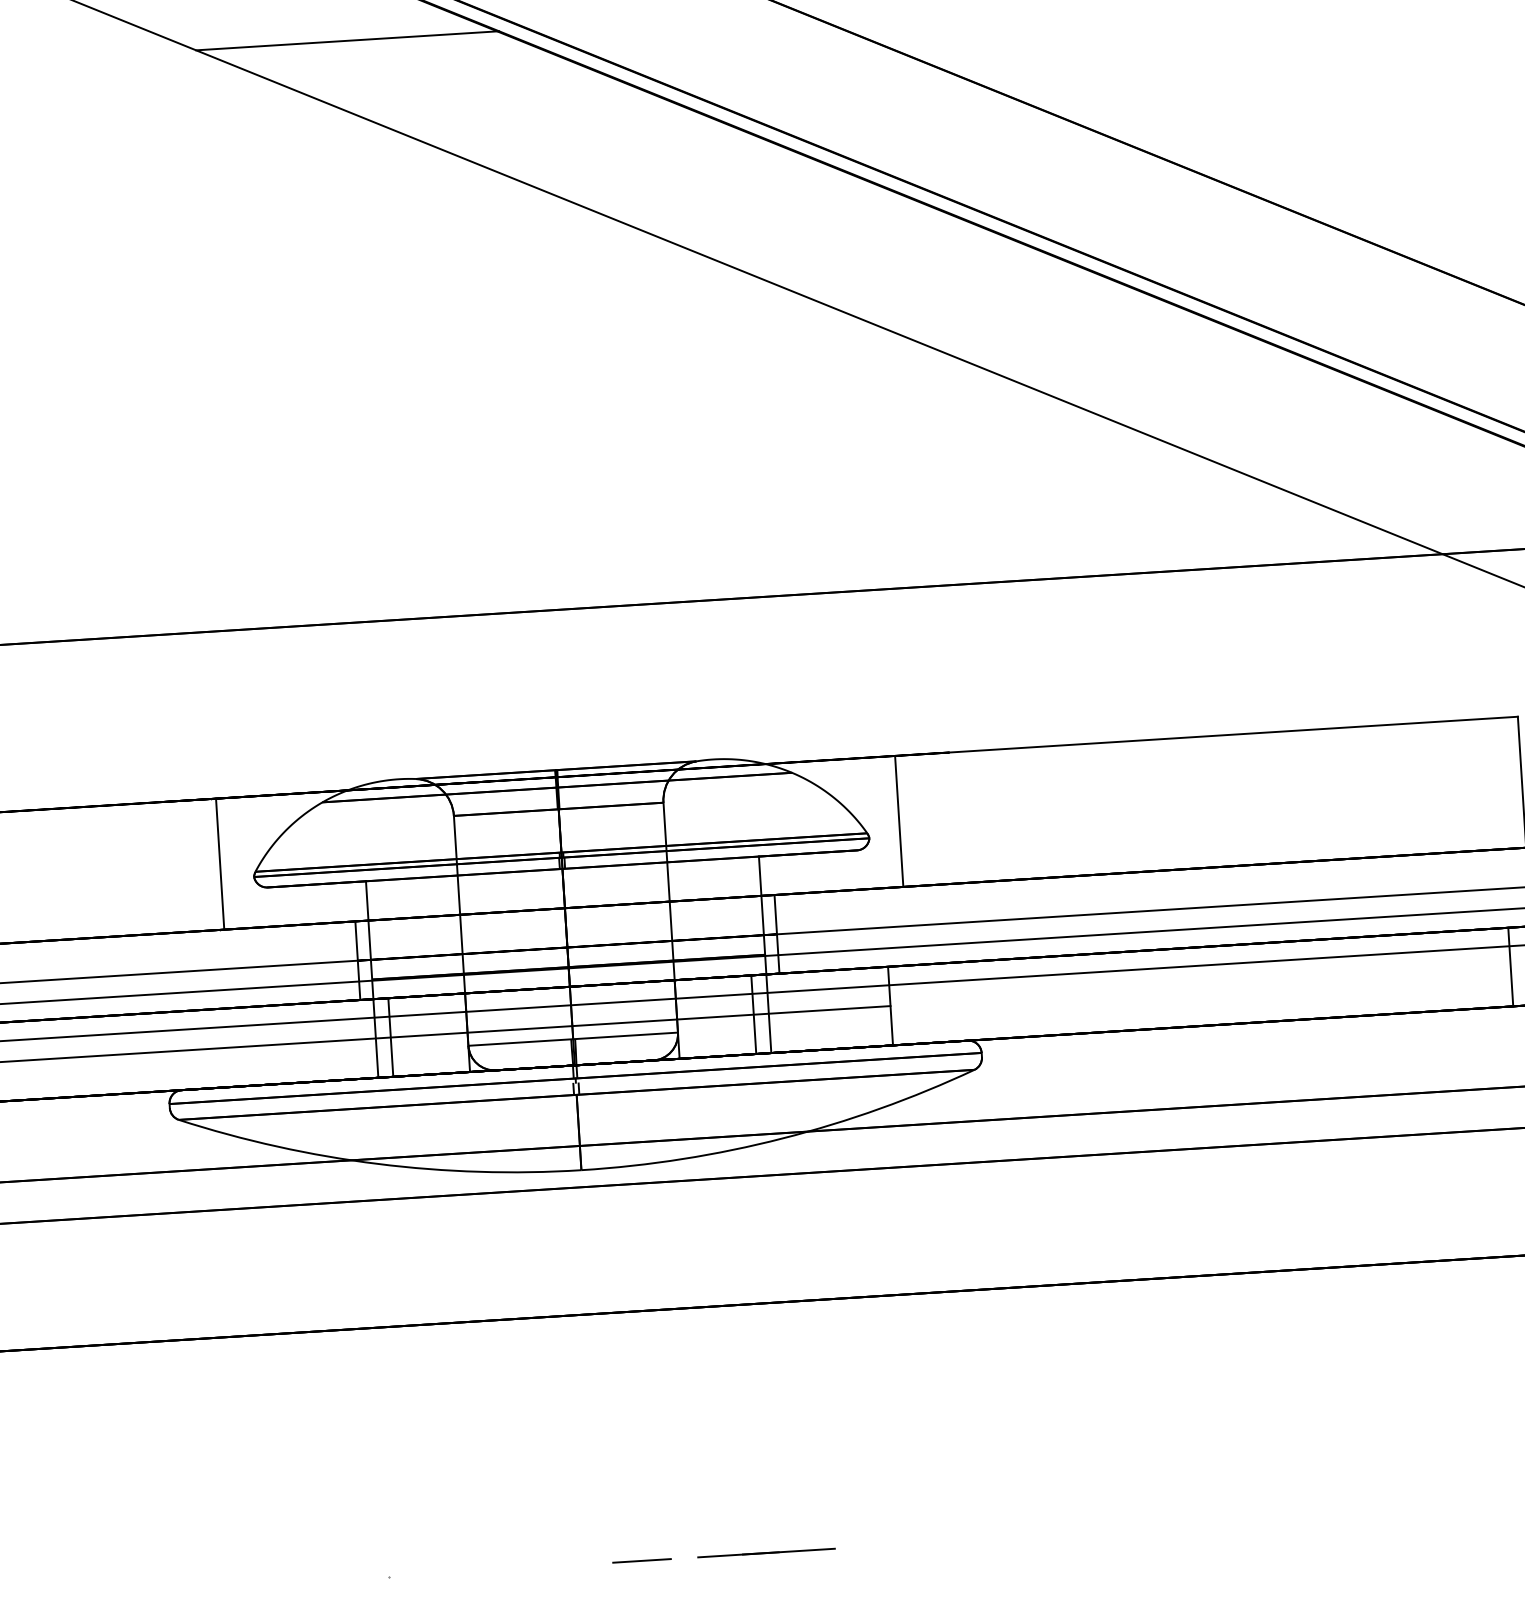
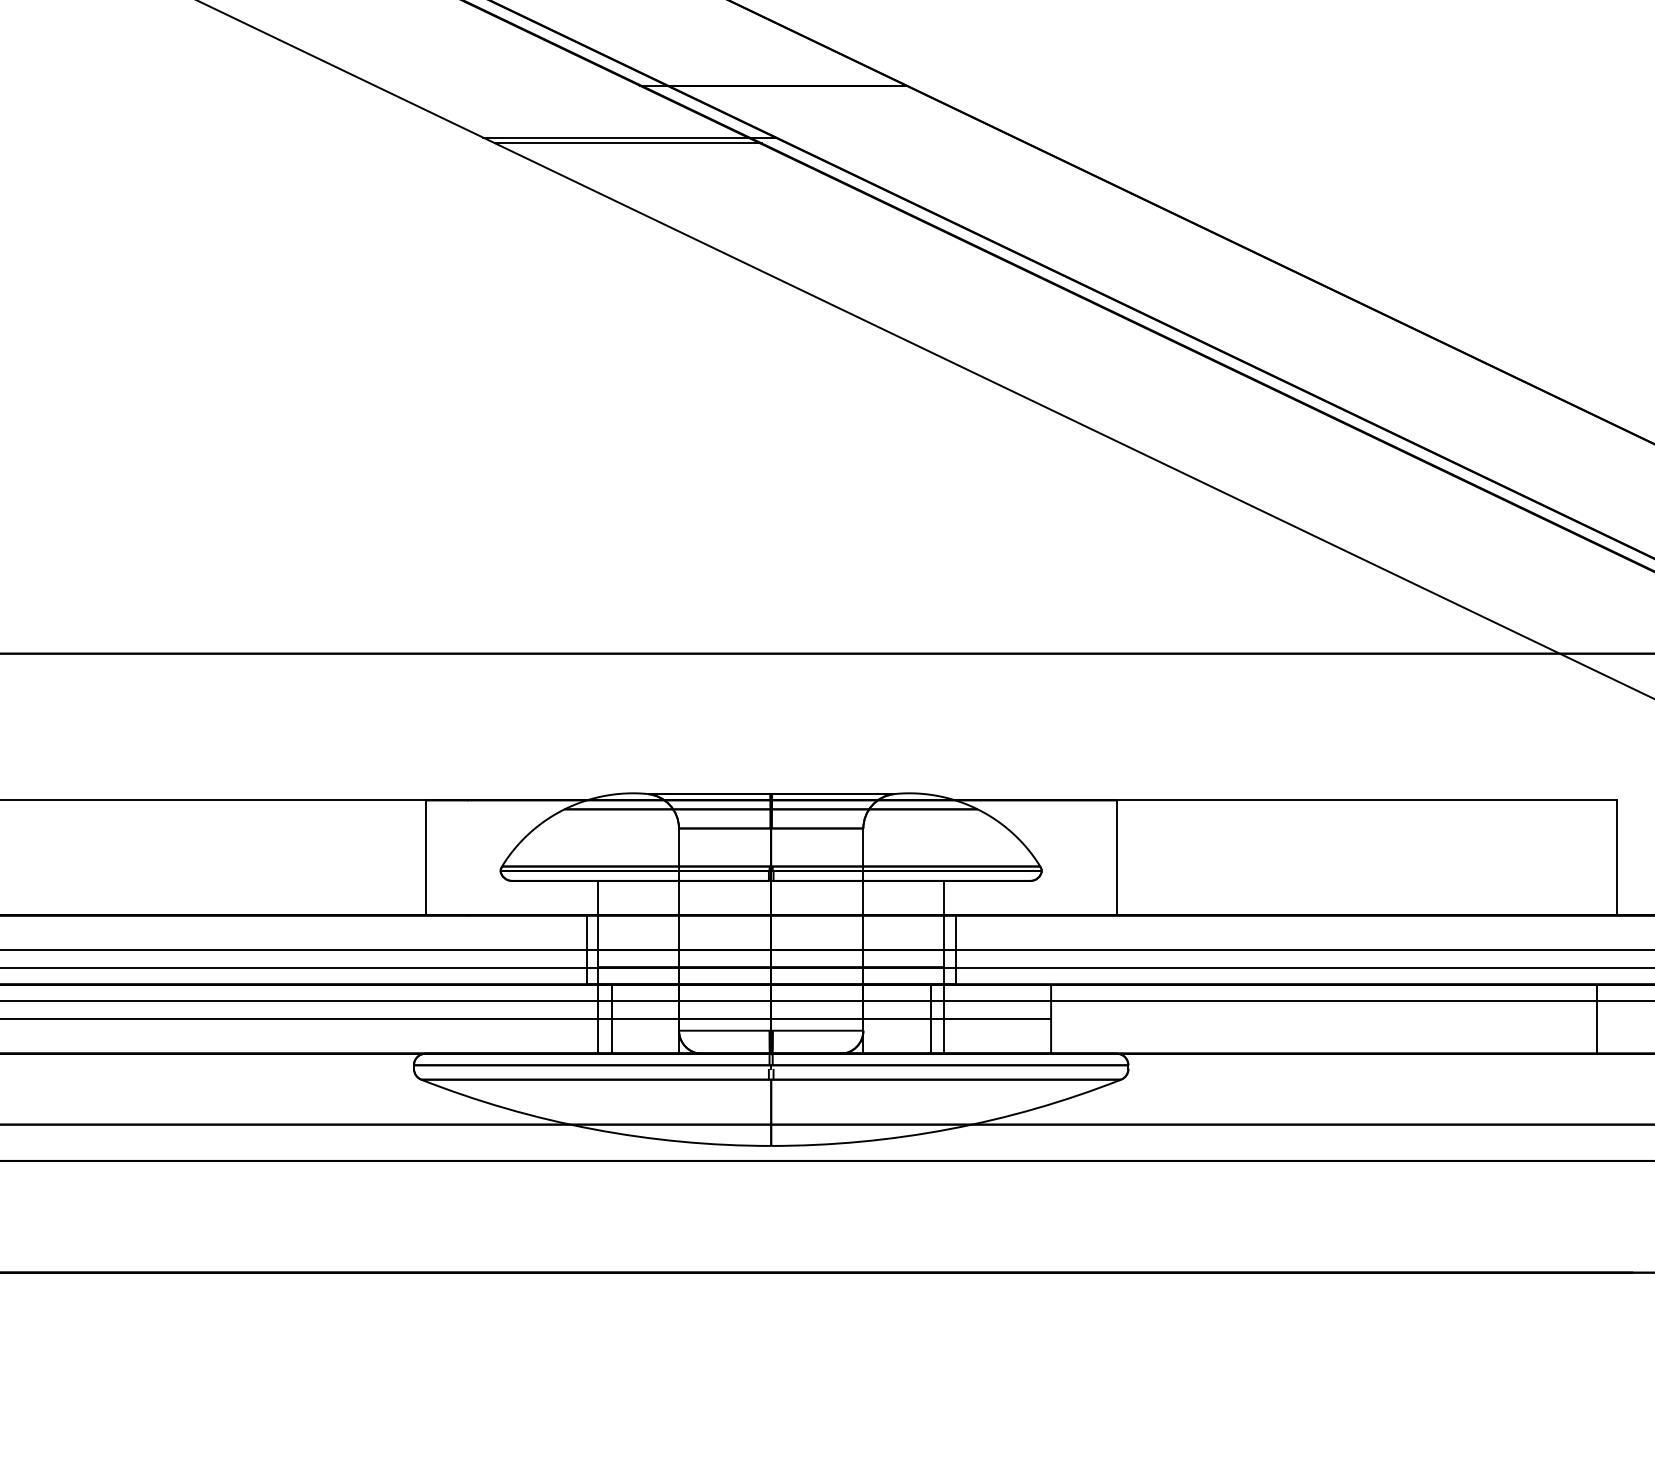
line: (348, 33) -> (629, 137), added
line: (898, 821) -> (1116, 857), moved
line: (220, 863) -> (425, 857), moved

